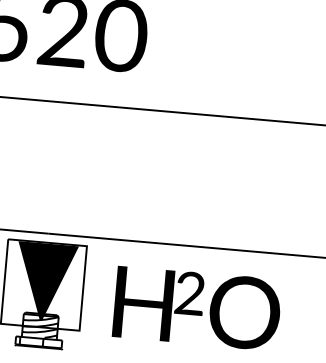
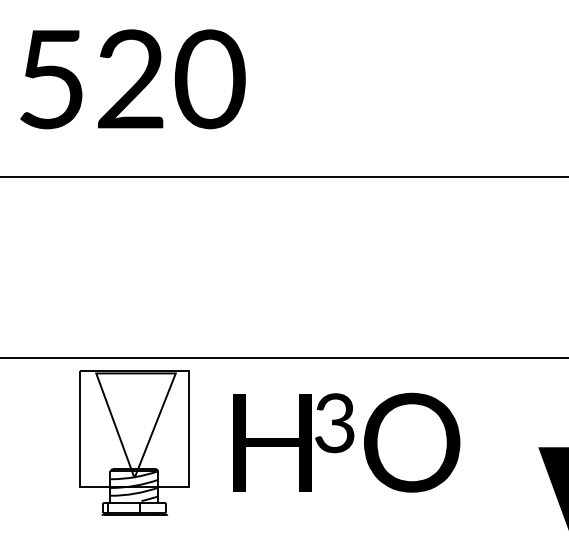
fill: (44, 282) -> (135, 425), removed
text: (189, 293) -> (334, 423), 2 -> 3

